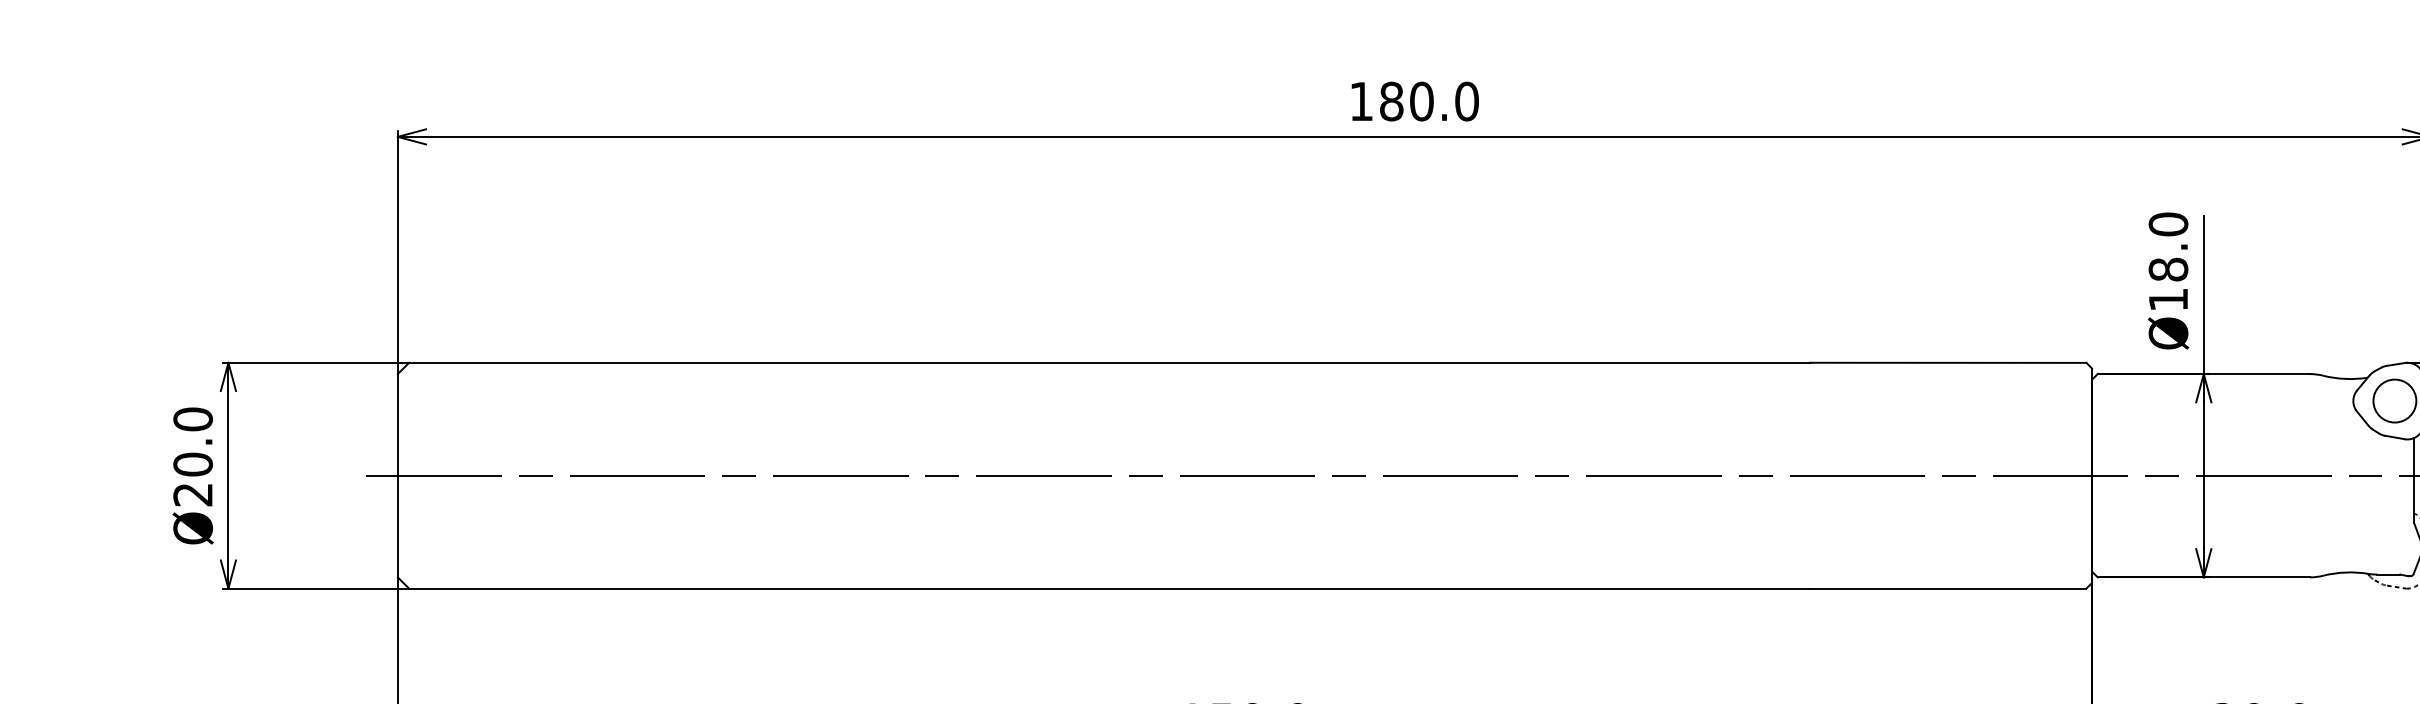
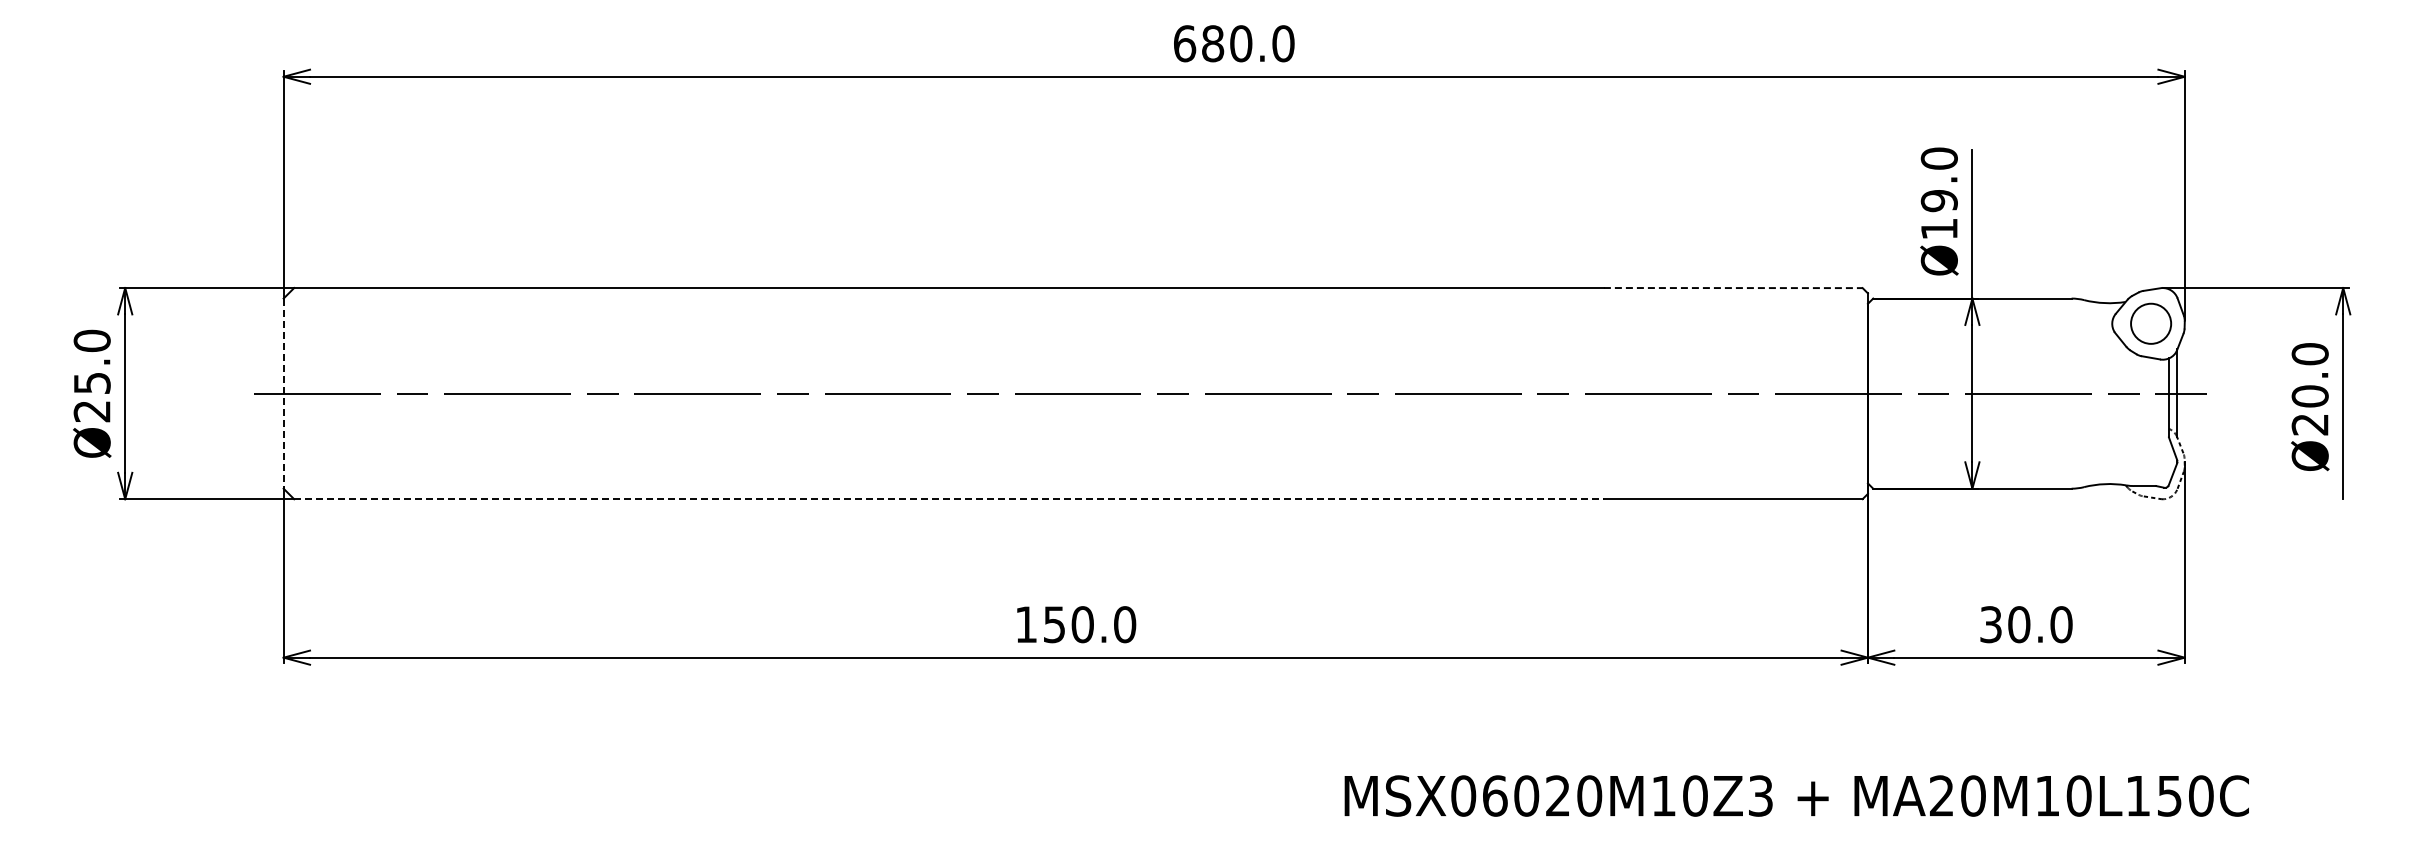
text: (1362, 101) -> (1185, 43), 180.0 -> 680.0
text: (2168, 269) -> (1939, 200), Ø18.0 -> Ø19.0
line: (1948, 363) -> (1733, 288), solid -> dashed
text: (192, 464) -> (91, 383), Ø20.0 -> Ø25.0
line: (397, 476) -> (283, 394), solid -> dashed
line: (1109, 588) -> (949, 499), solid -> dashed

